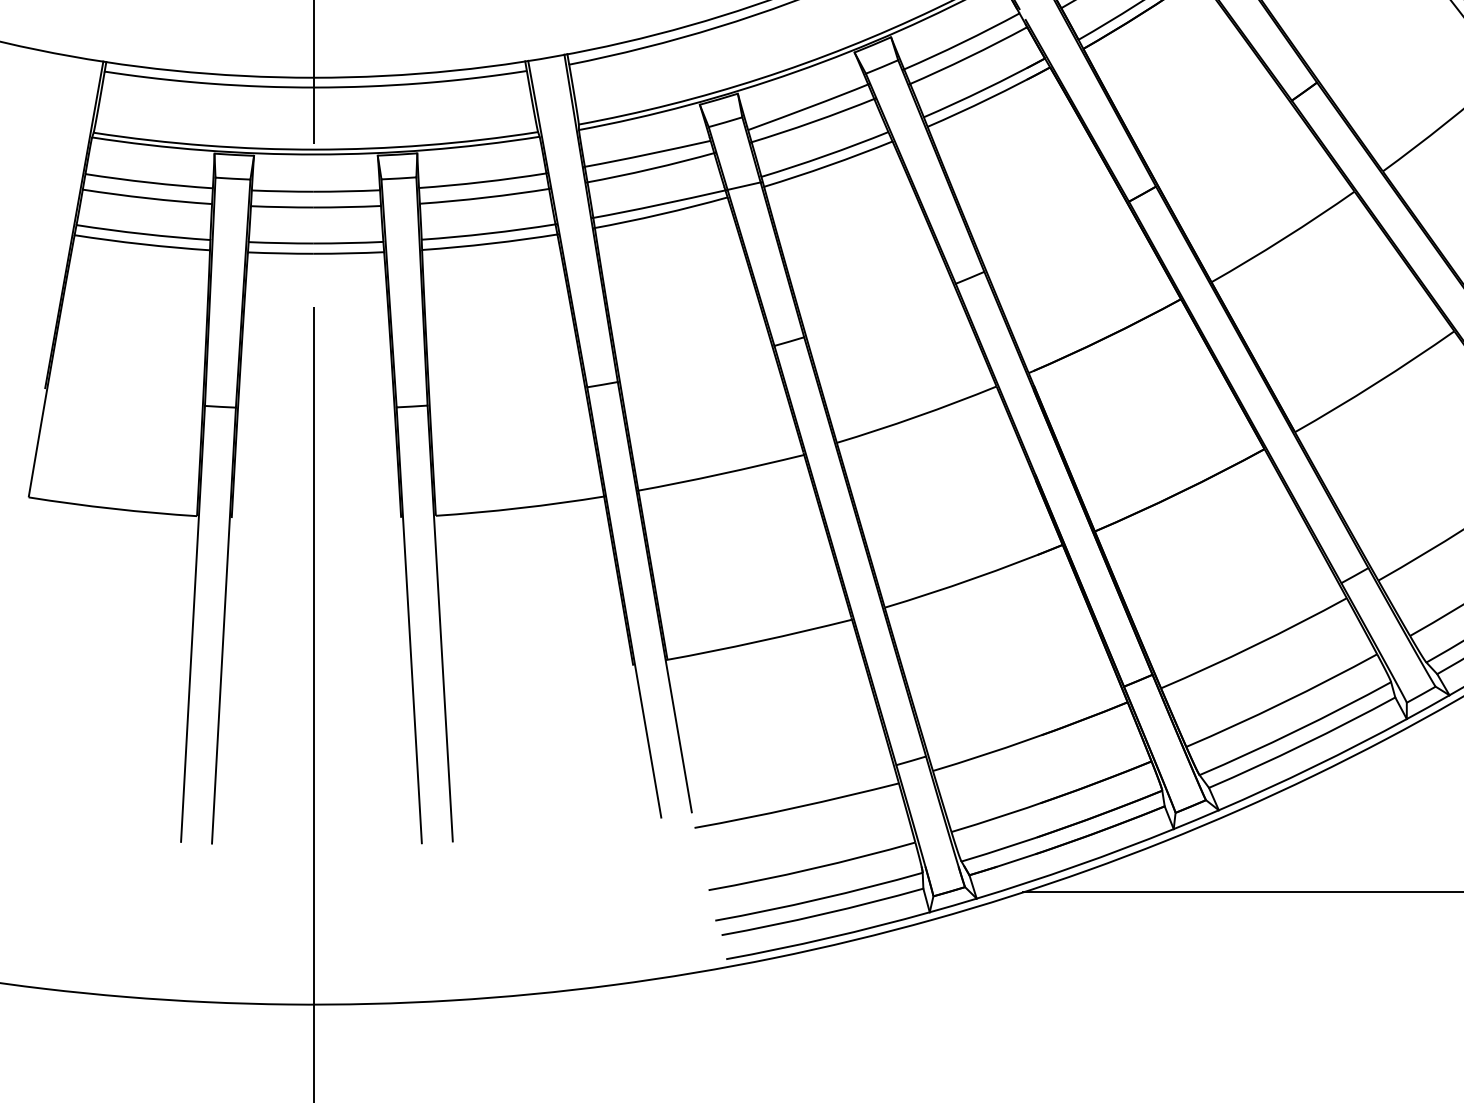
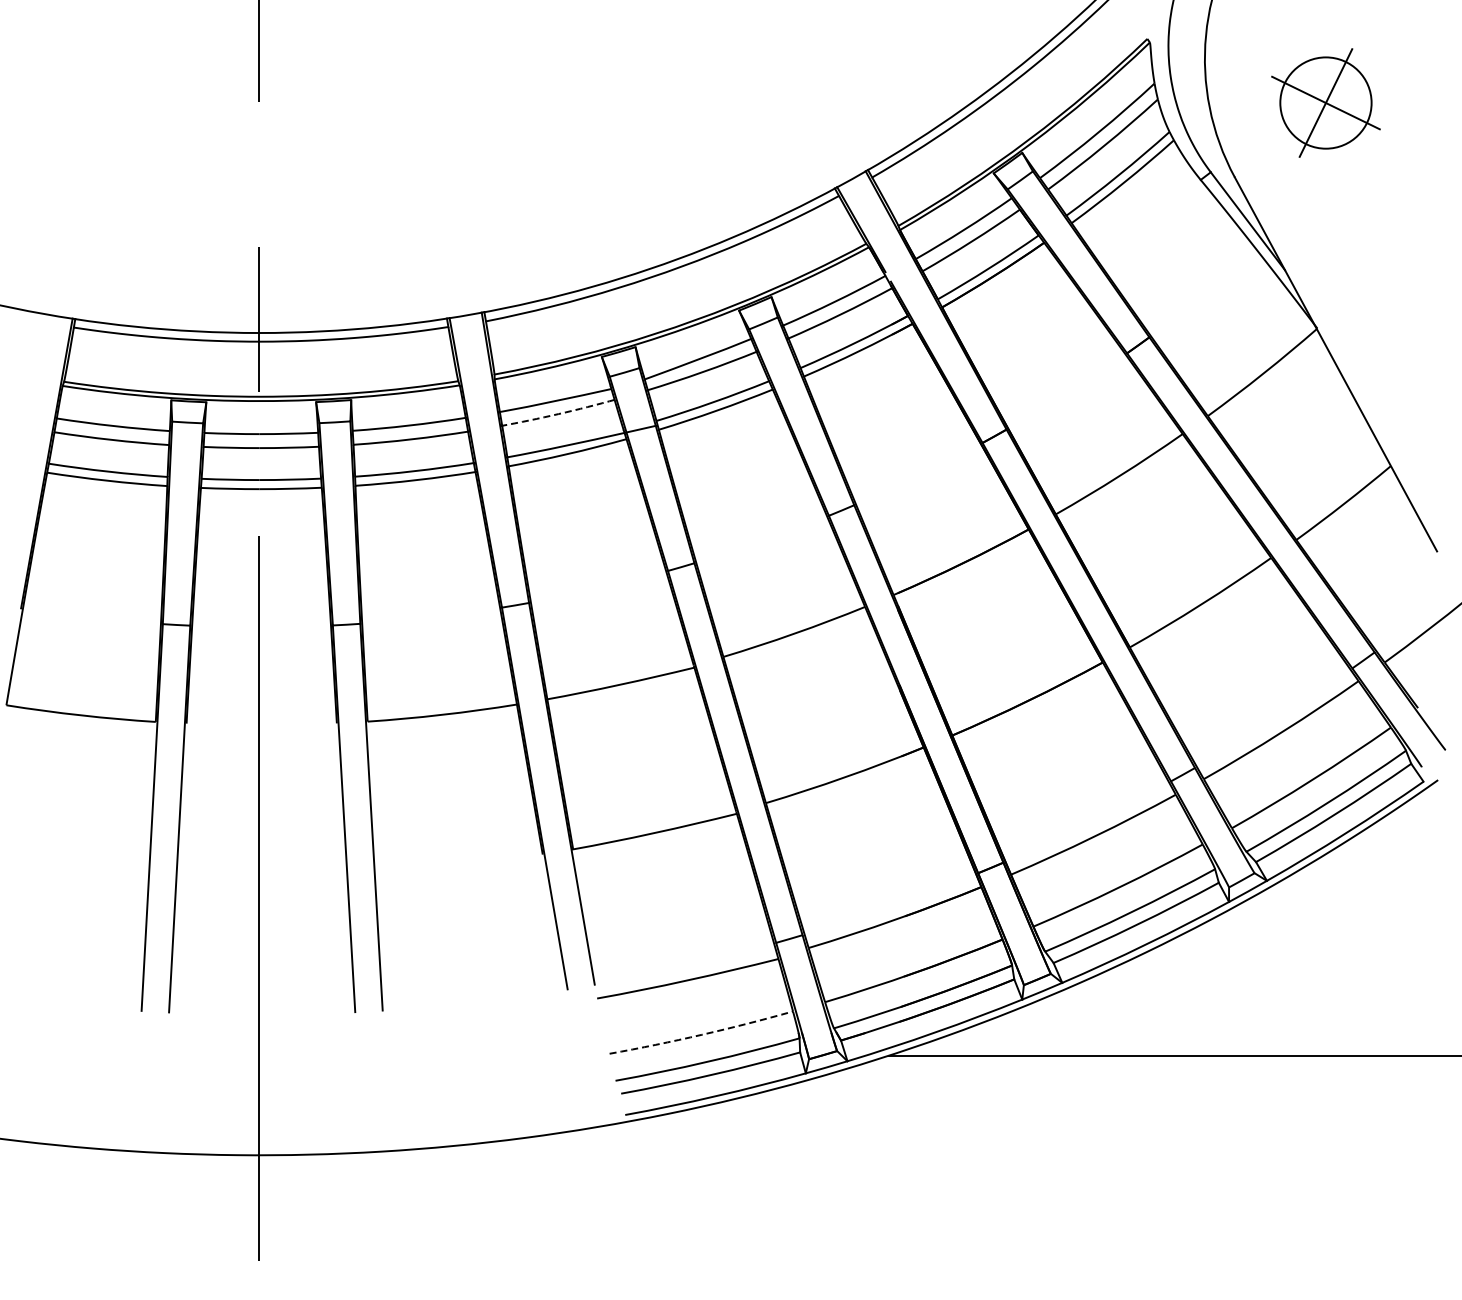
arc: (650, 169) -> (558, 414), solid -> dashed
arc: (812, 868) -> (701, 1034), solid -> dashed

